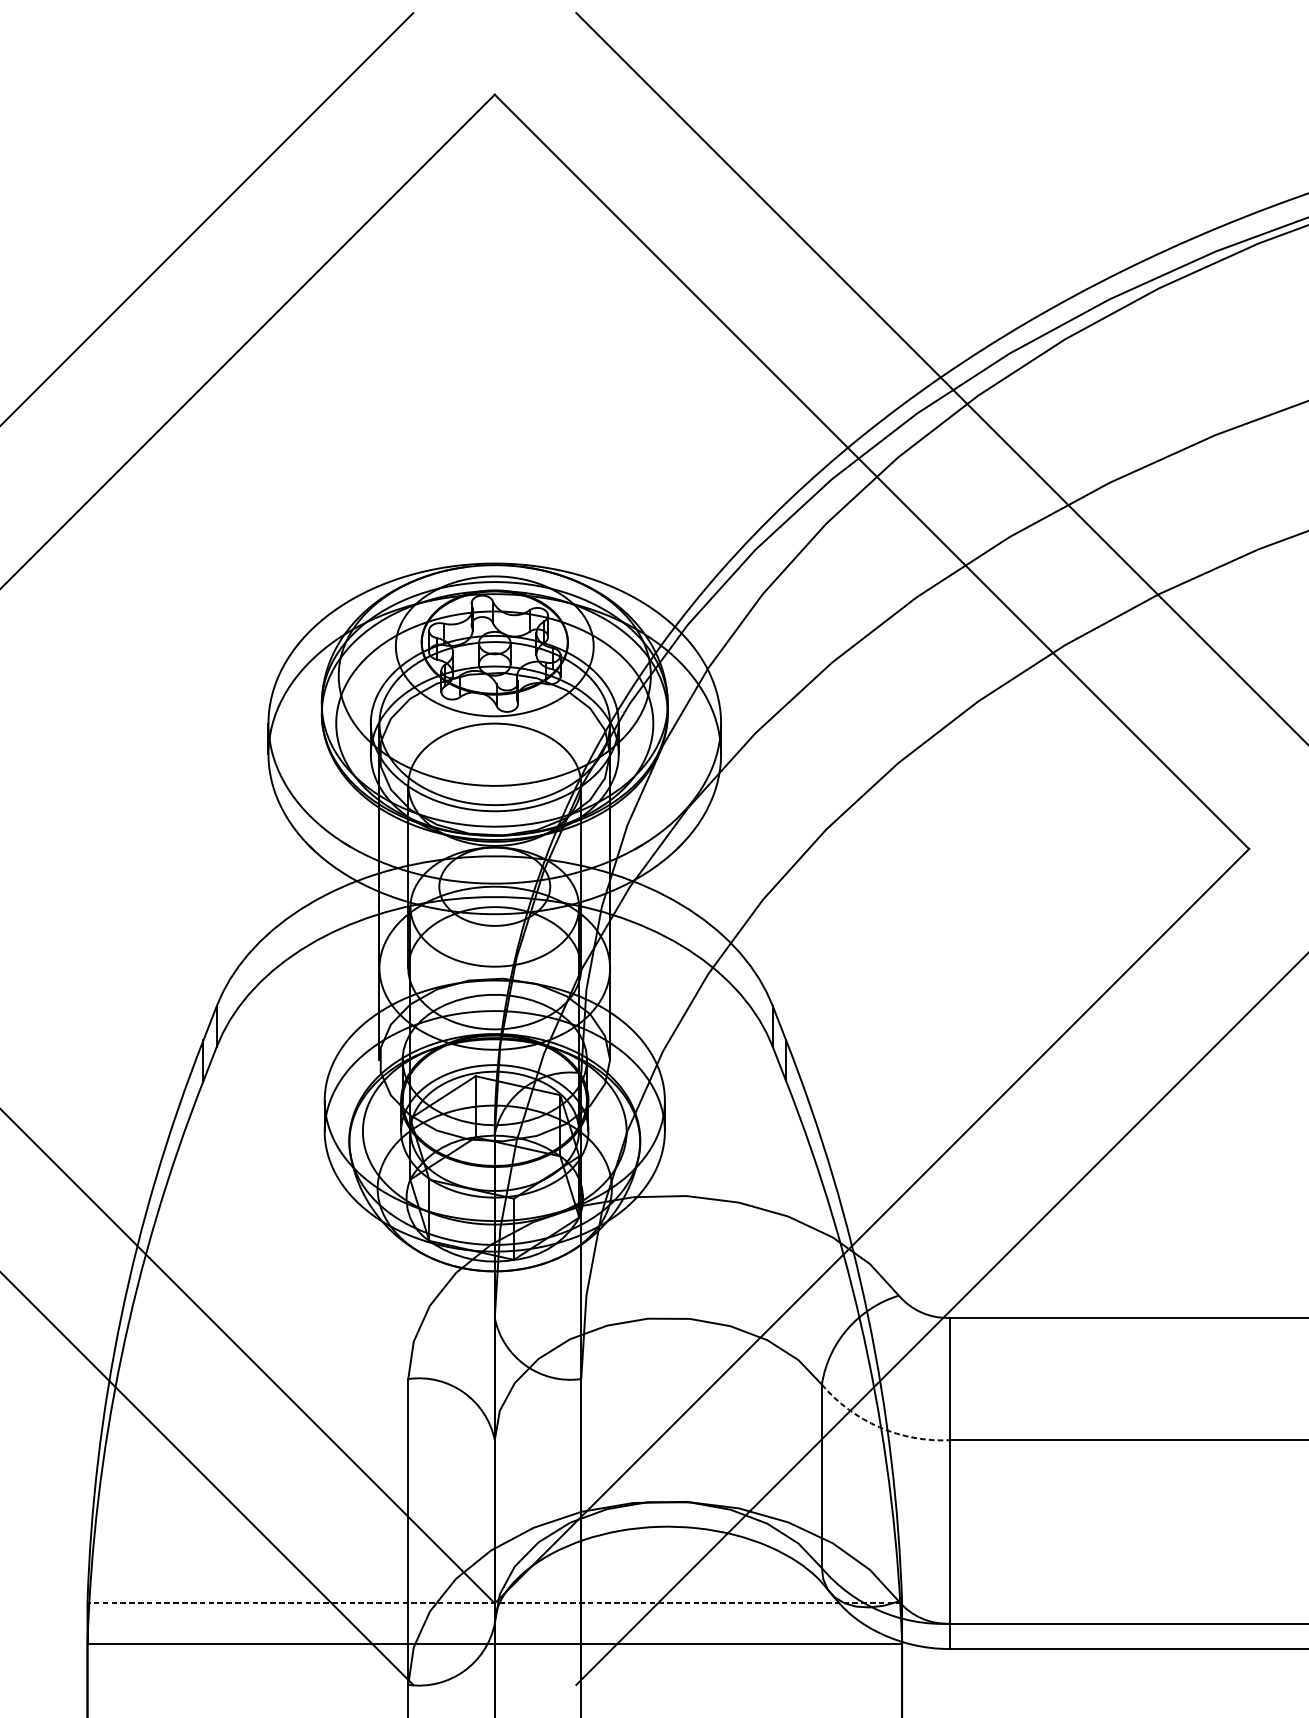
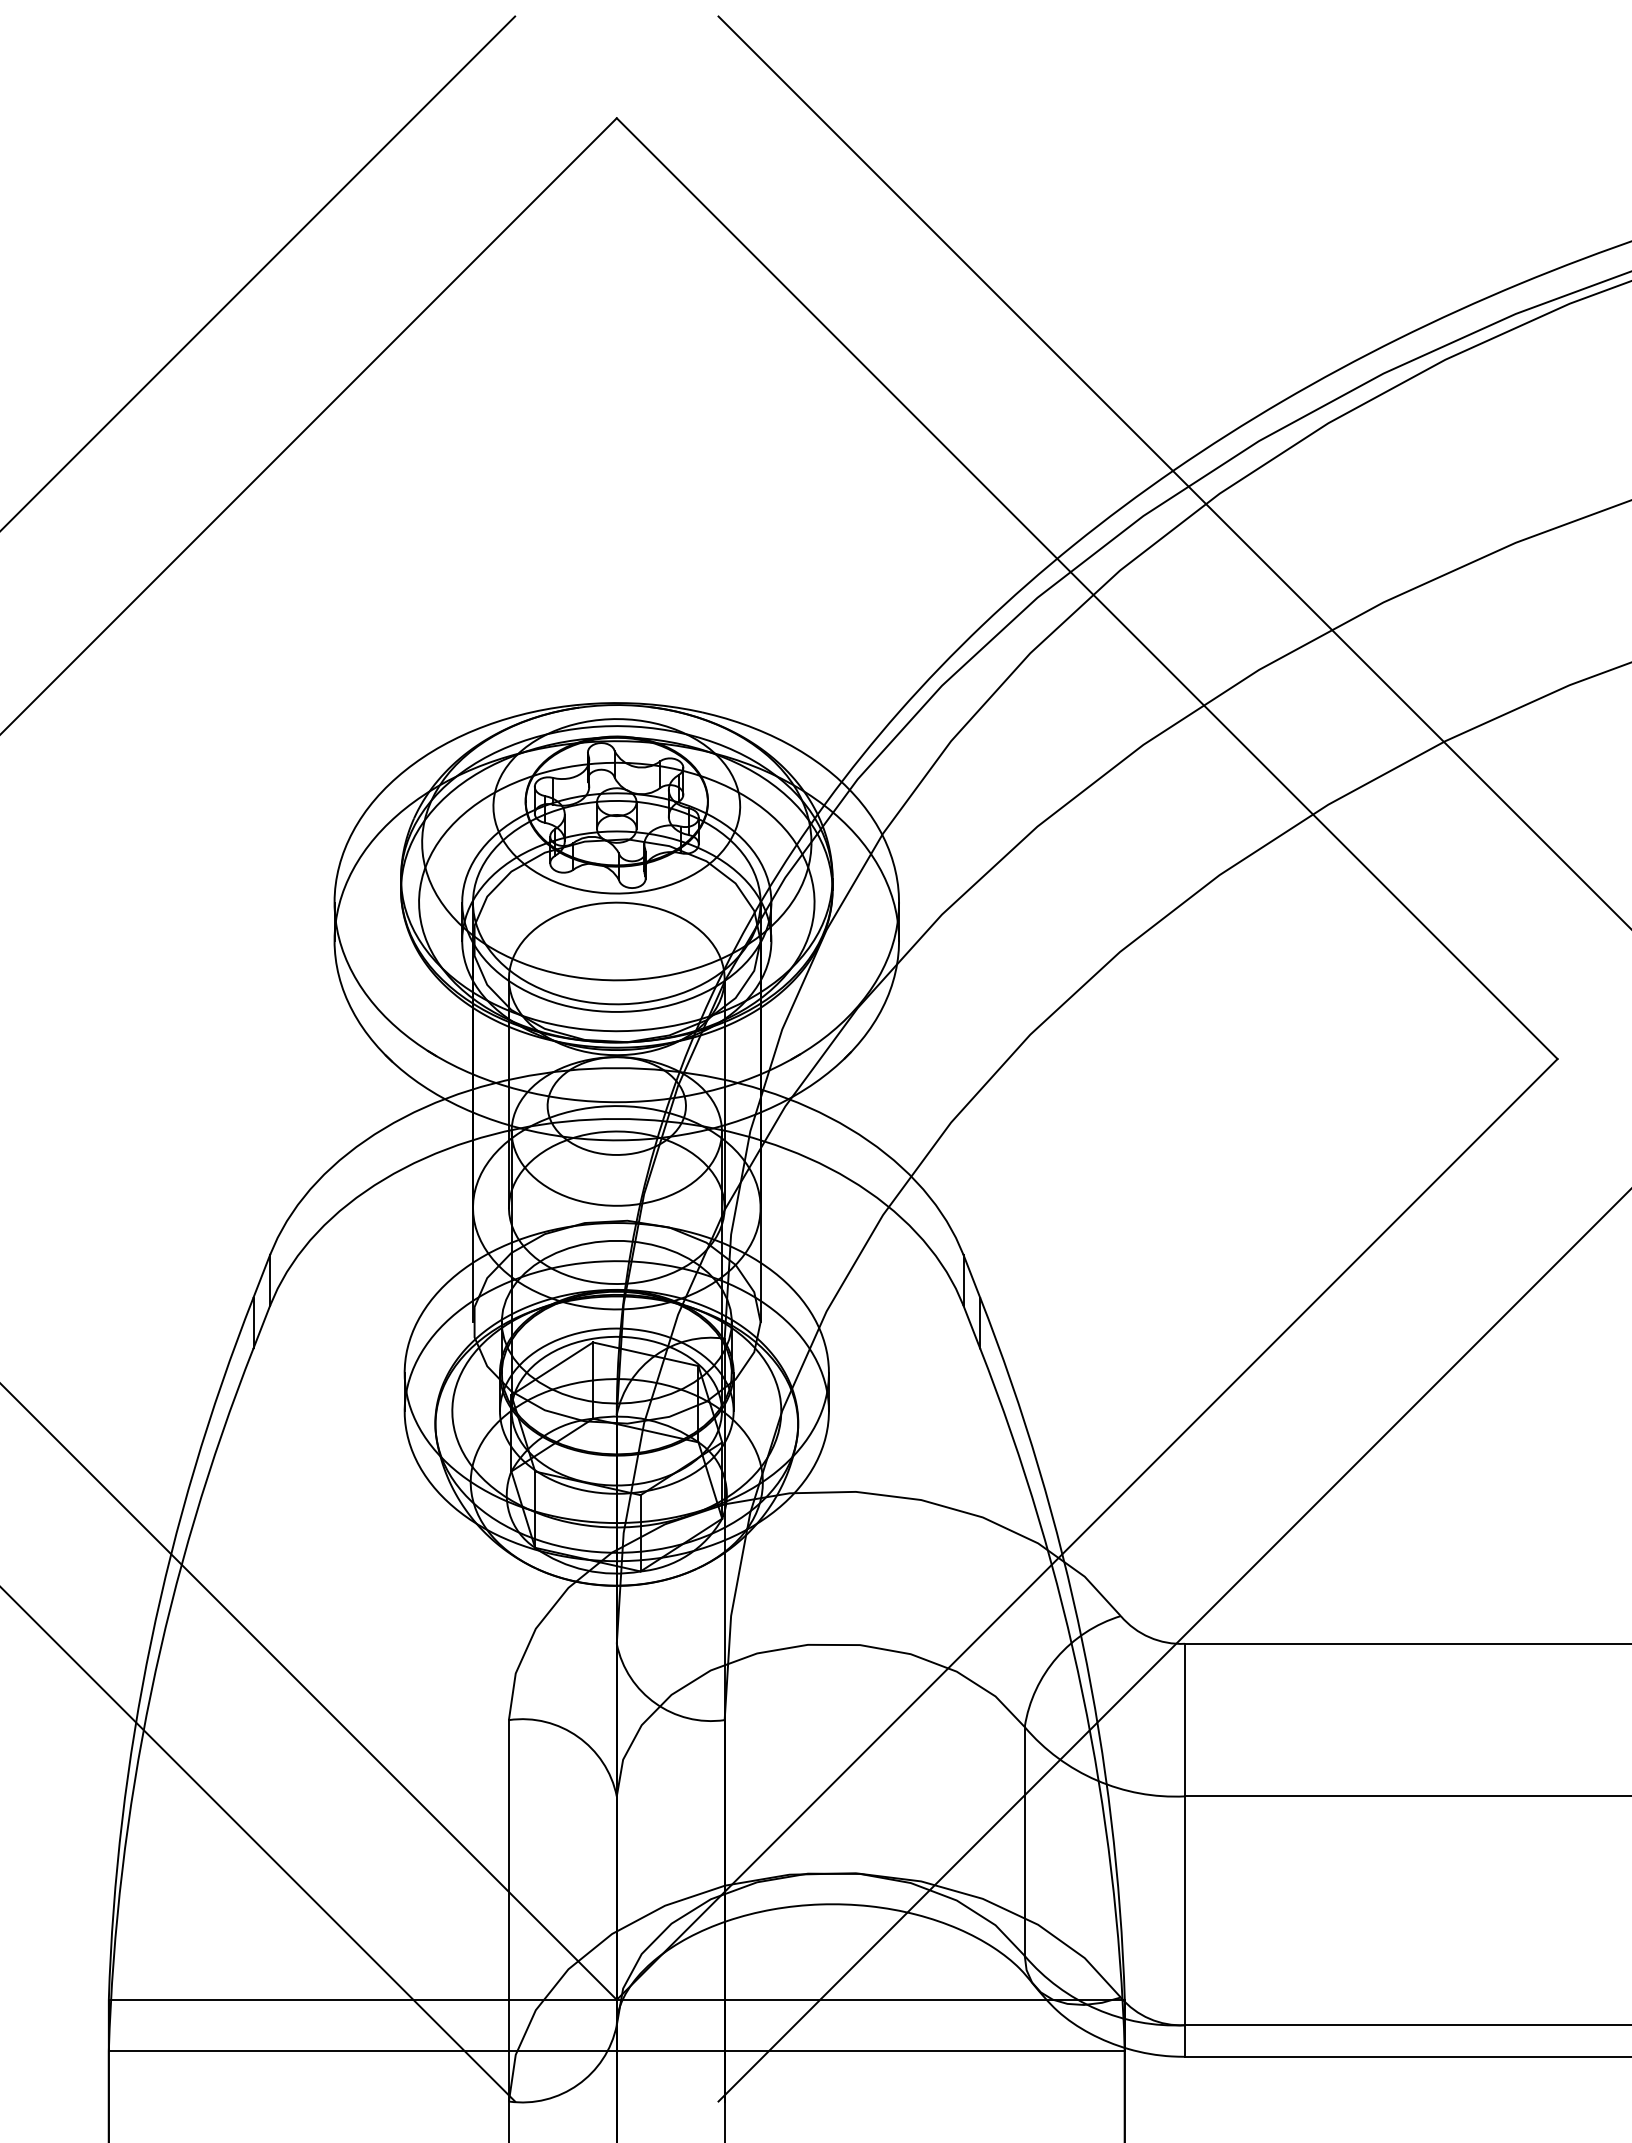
arc: (879, 1427) -> (1096, 1780), dashed -> solid
line: (494, 1603) -> (616, 1999), dashed -> solid

